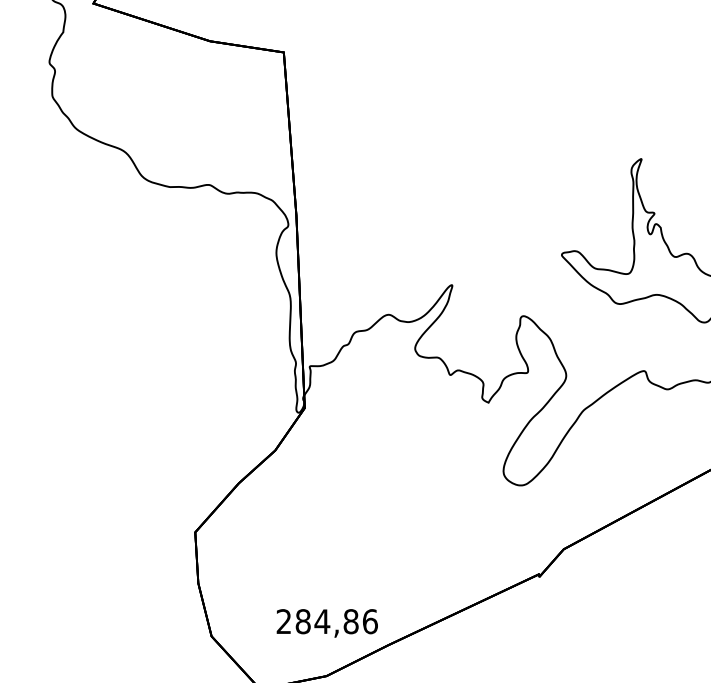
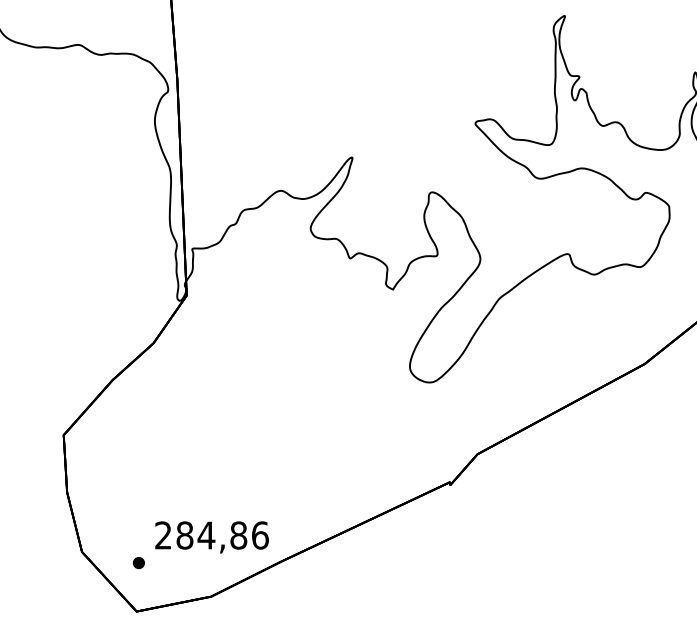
part: (261, 645) -> (138, 562), added

